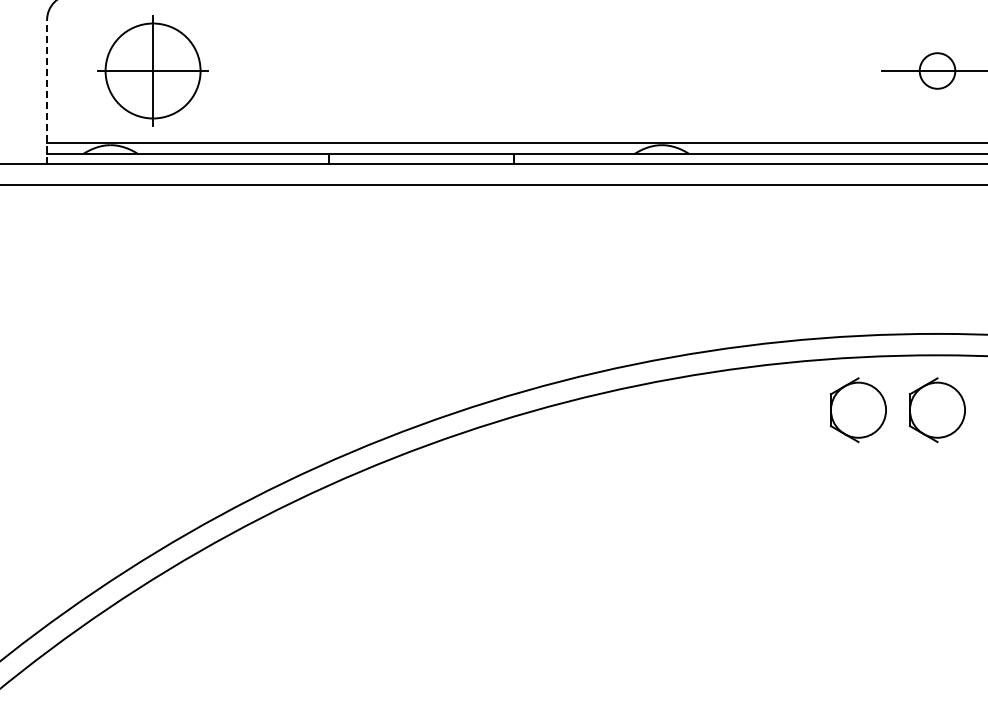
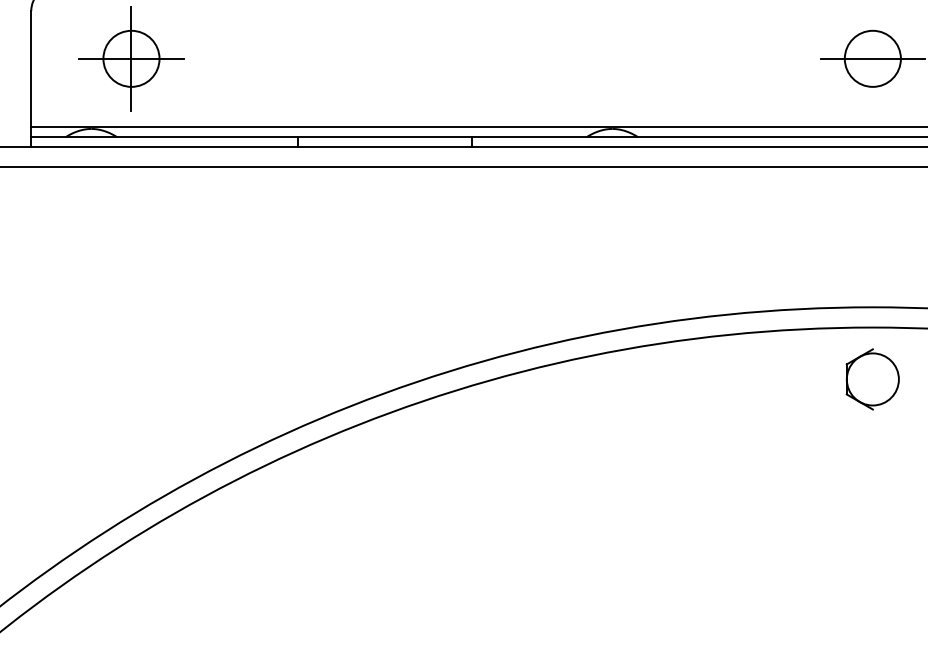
circle: (152, 70) -> (130, 58), size x0.62
circle: (937, 70) -> (872, 58), size x1.67
line: (47, 91) -> (31, 78), dashed -> solid
part: (857, 410) -> (797, 379), removed

